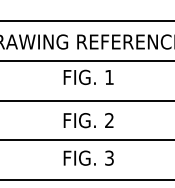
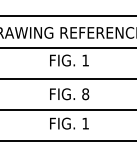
text: (109, 120) -> (85, 94), 2 -> 8
text: (109, 157) -> (85, 123), 3 -> 1

